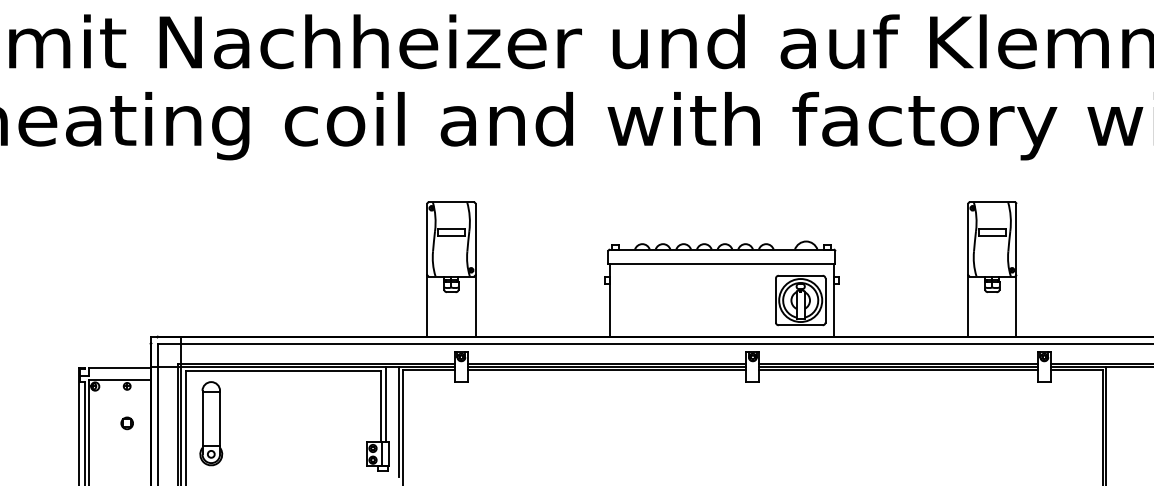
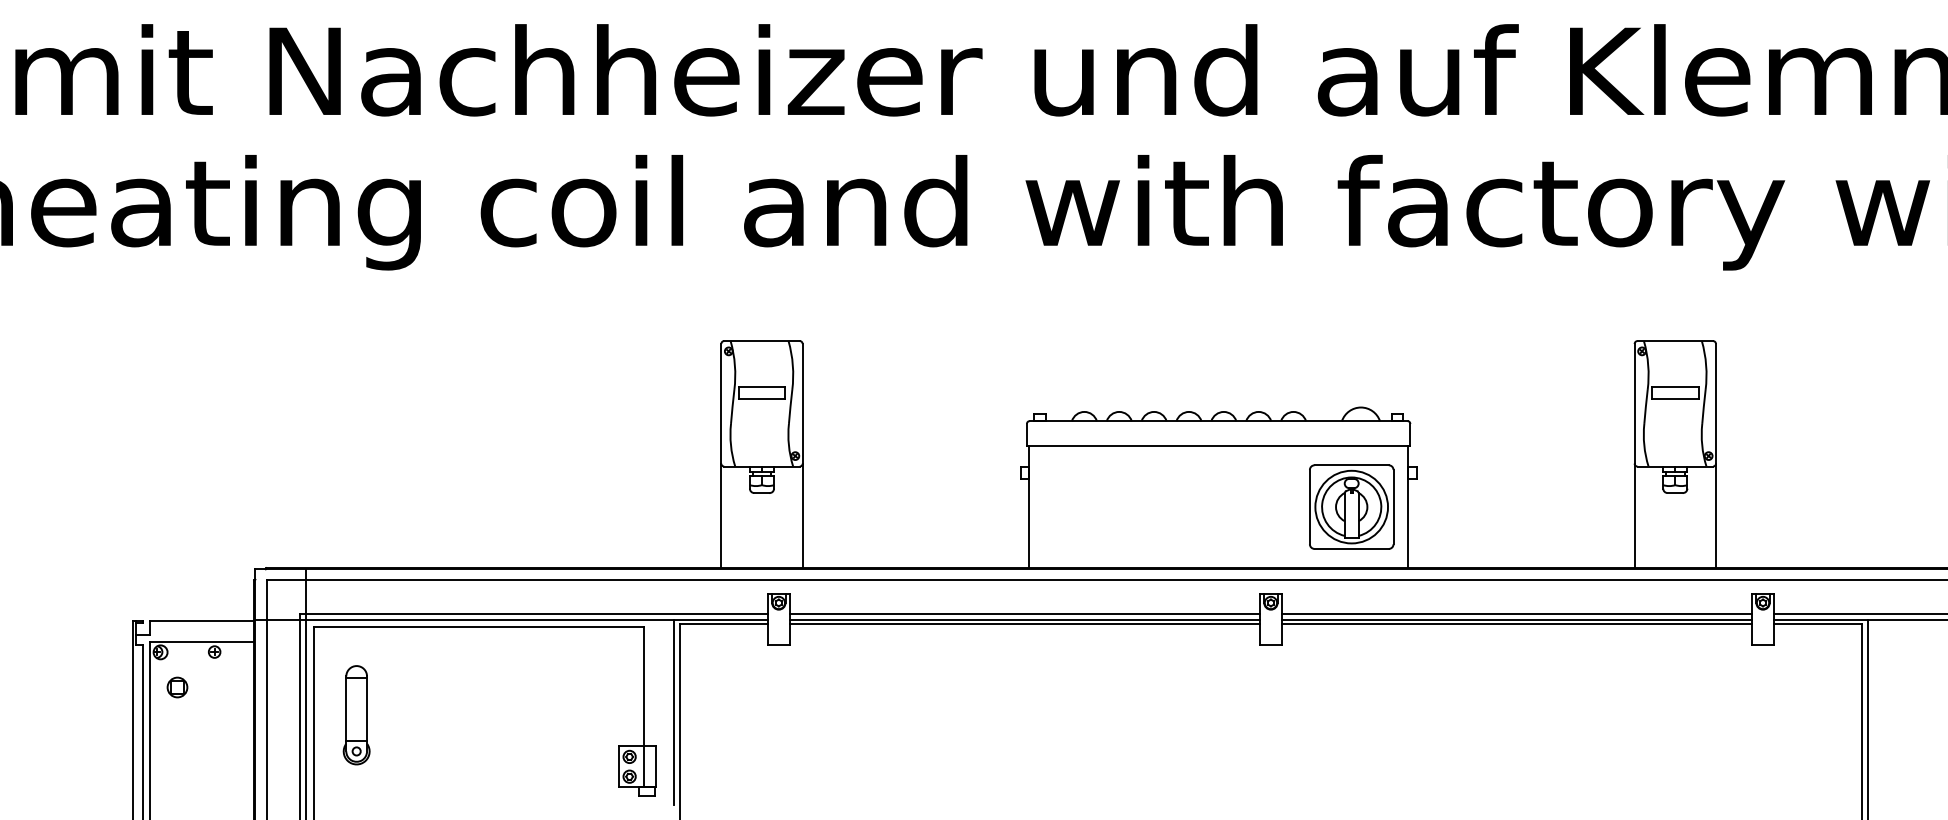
line: (385, 404) -> (650, 682), removed
part: (126, 423) -> (176, 687), moved
part: (211, 423) -> (356, 714), size x0.7

